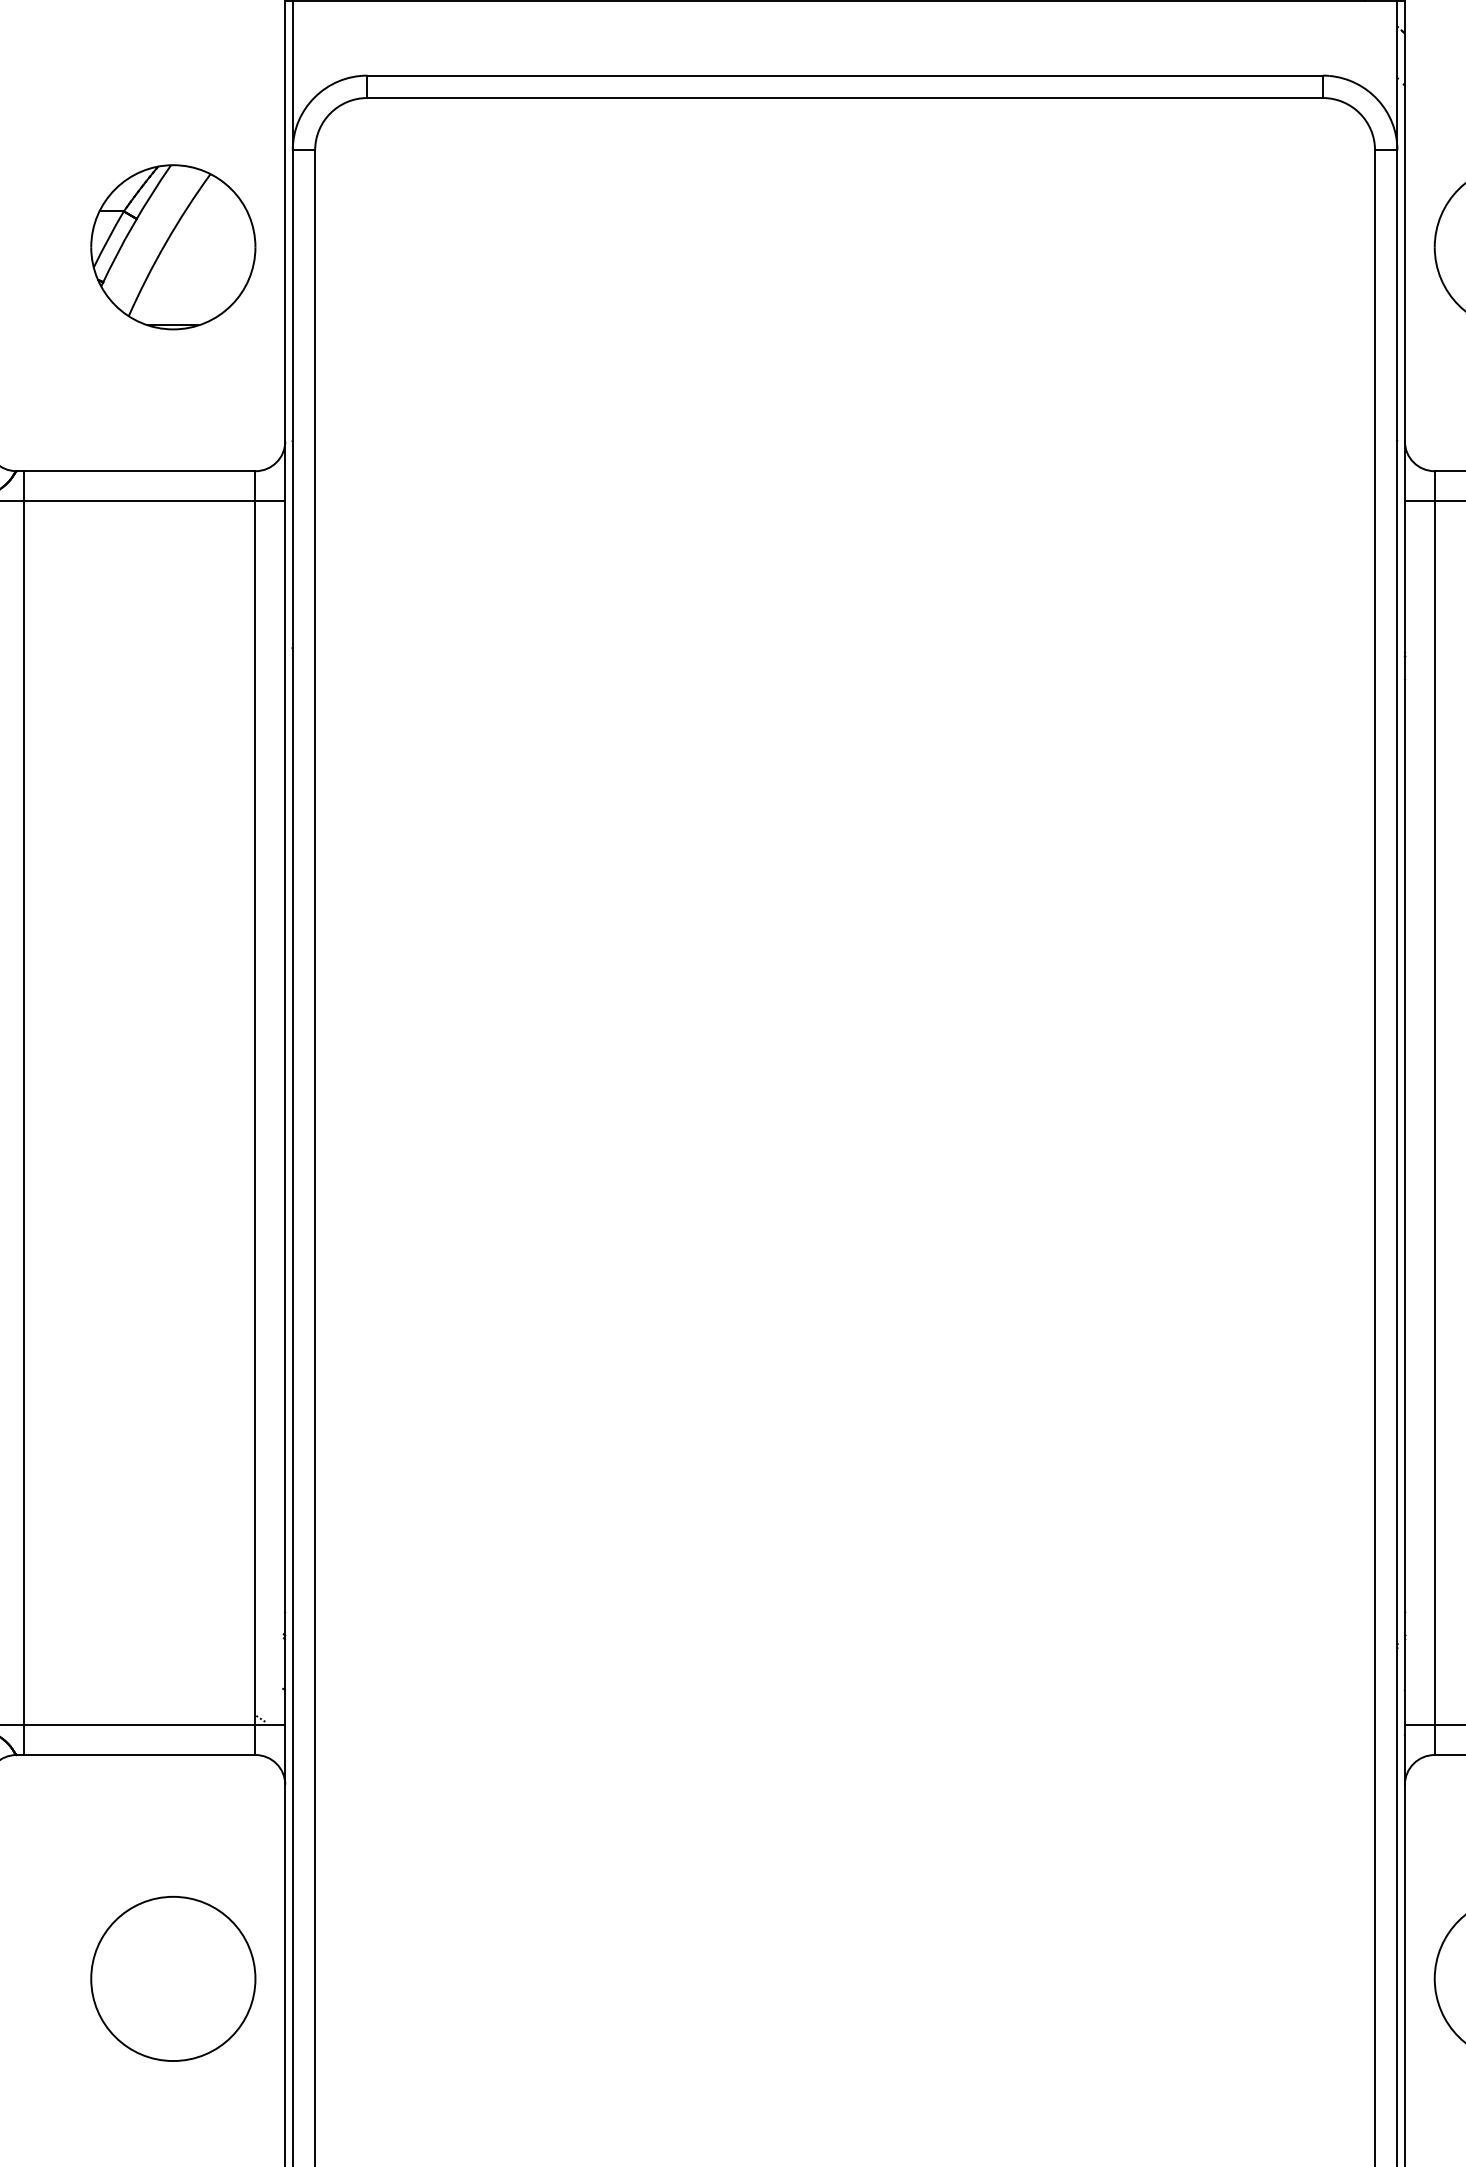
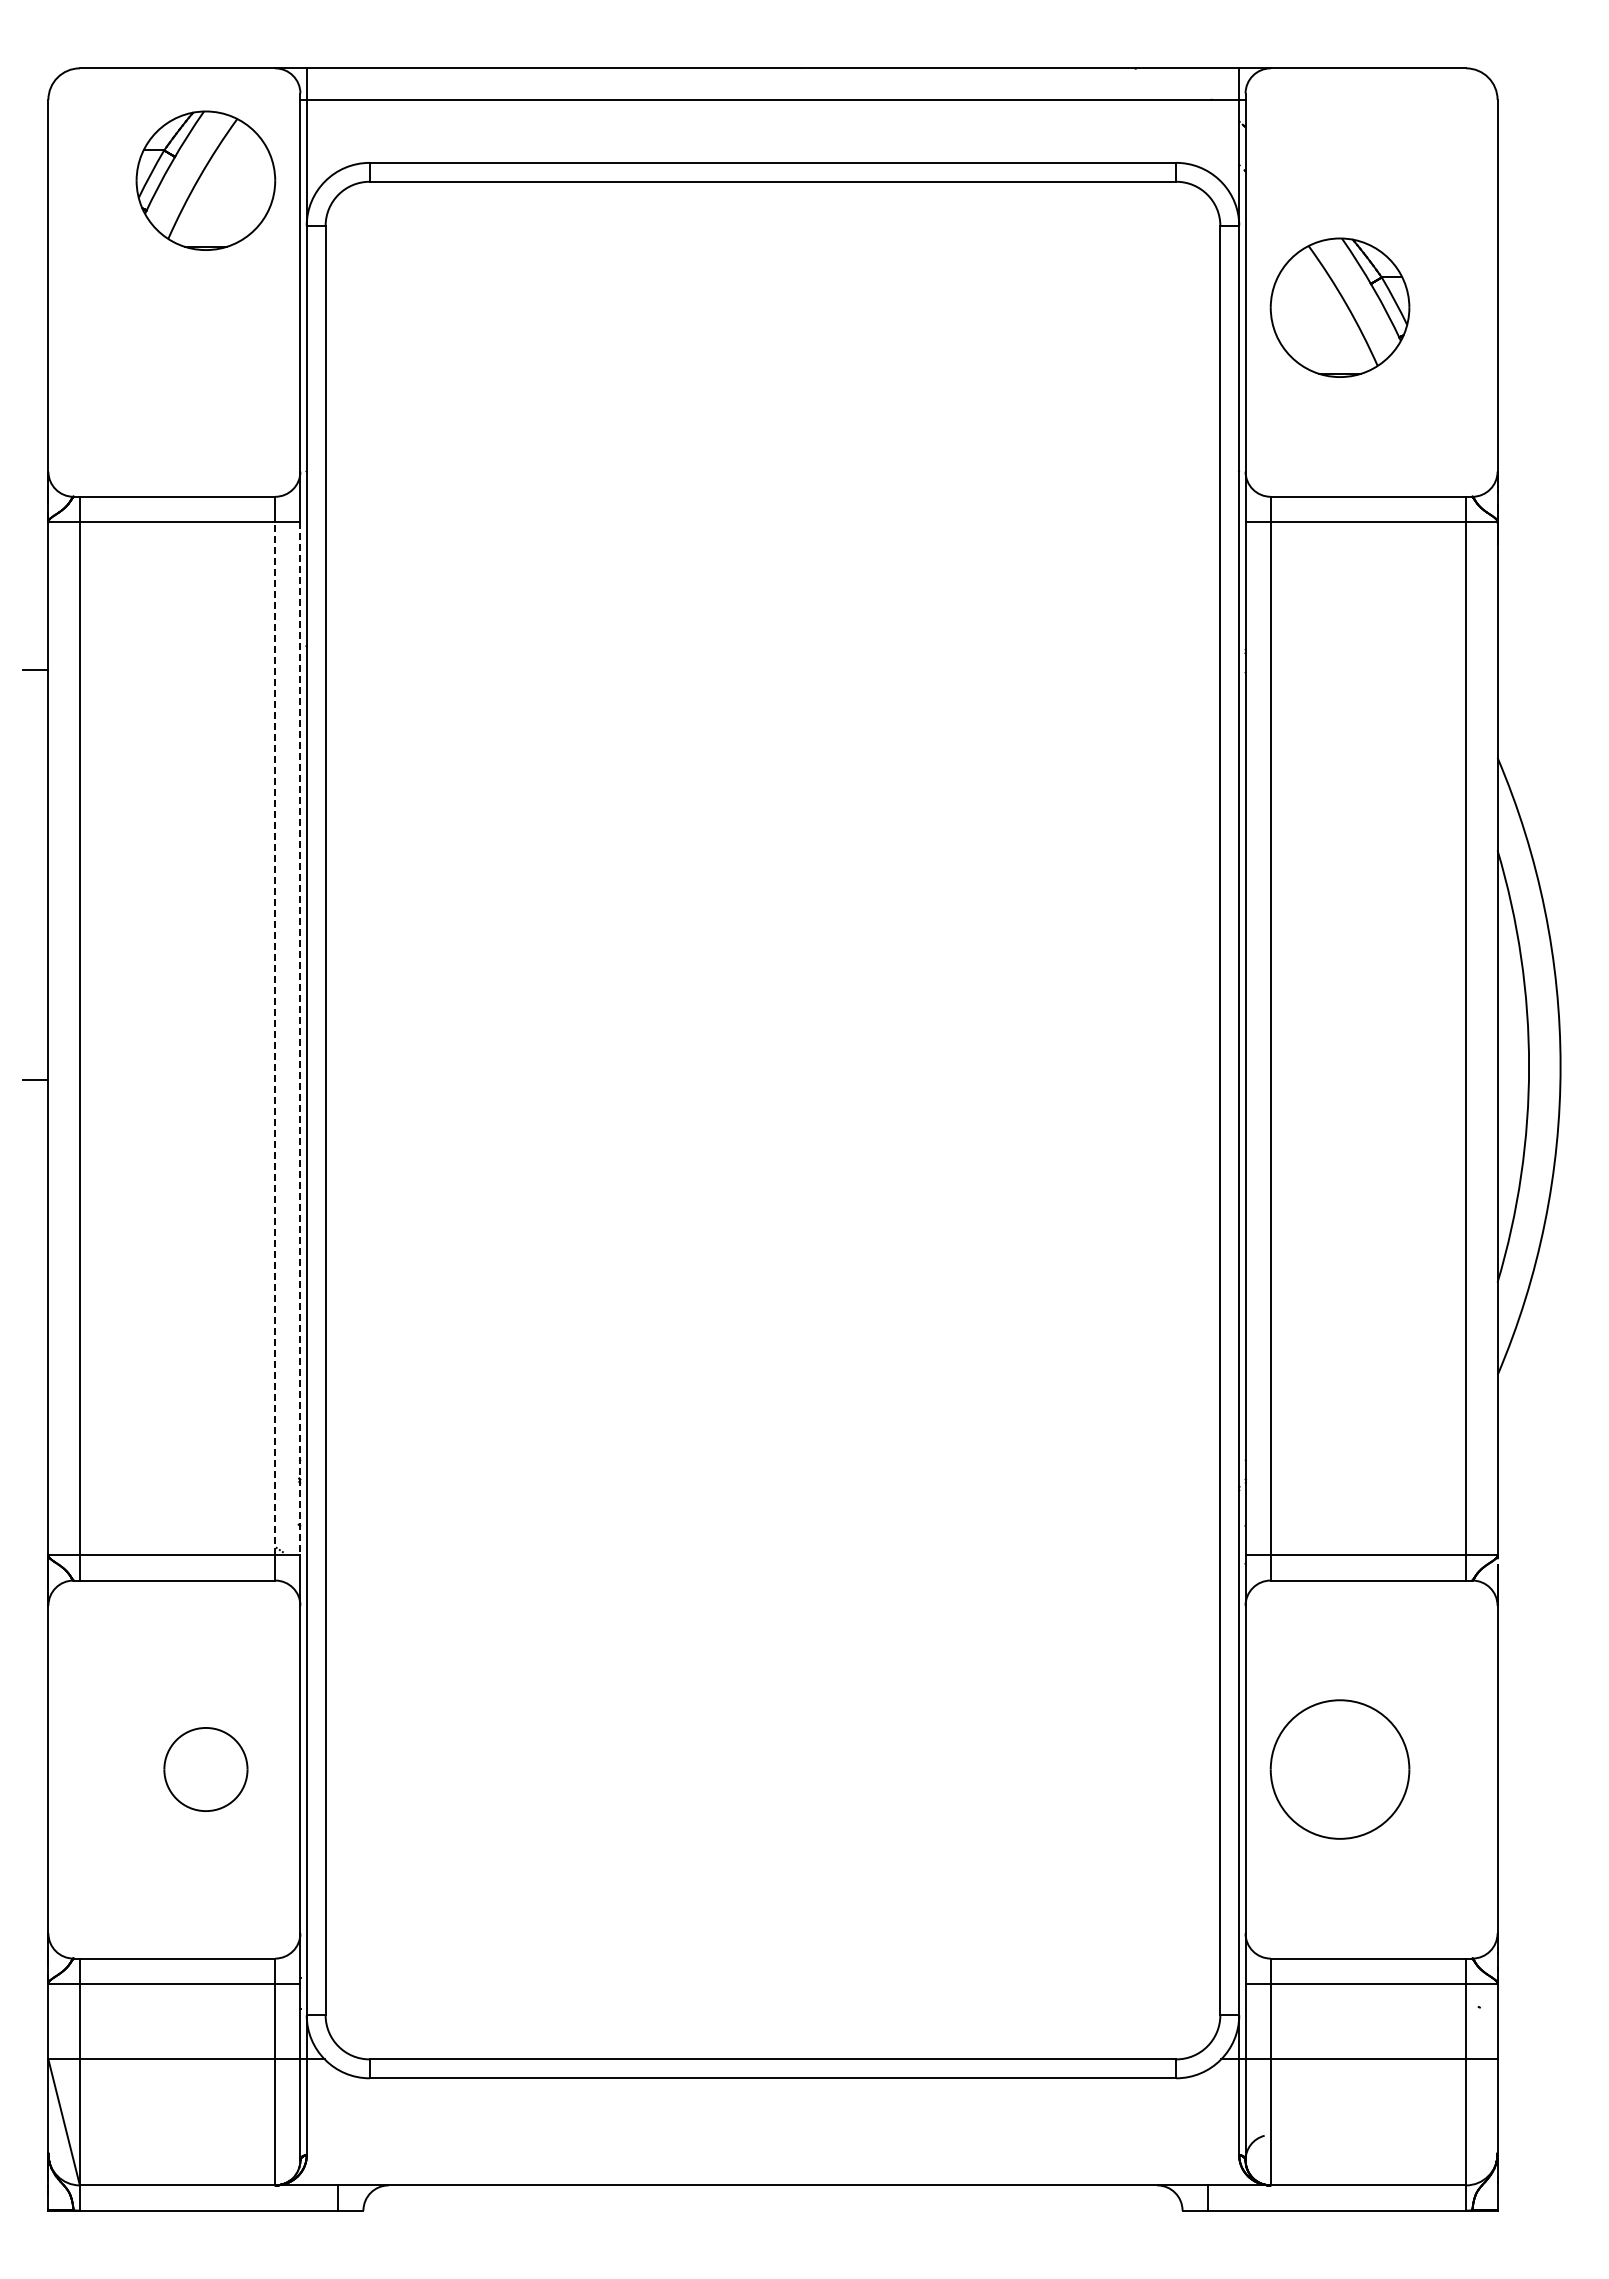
part: (172, 246) -> (205, 180), moved
line: (255, 1112) -> (275, 1038), solid -> dashed
line: (285, 1112) -> (300, 1038), solid -> dashed
part: (172, 1978) -> (205, 1769), size x0.6

